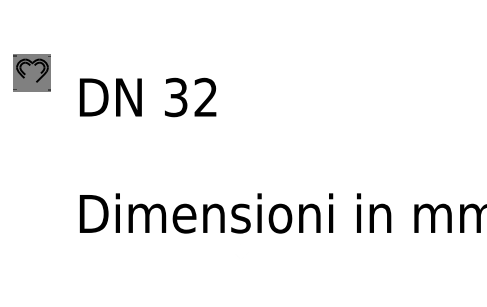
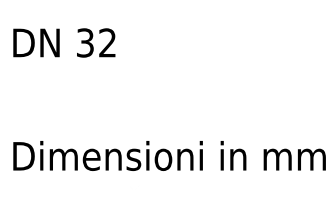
text: (147, 97) -> (63, 42), moved

